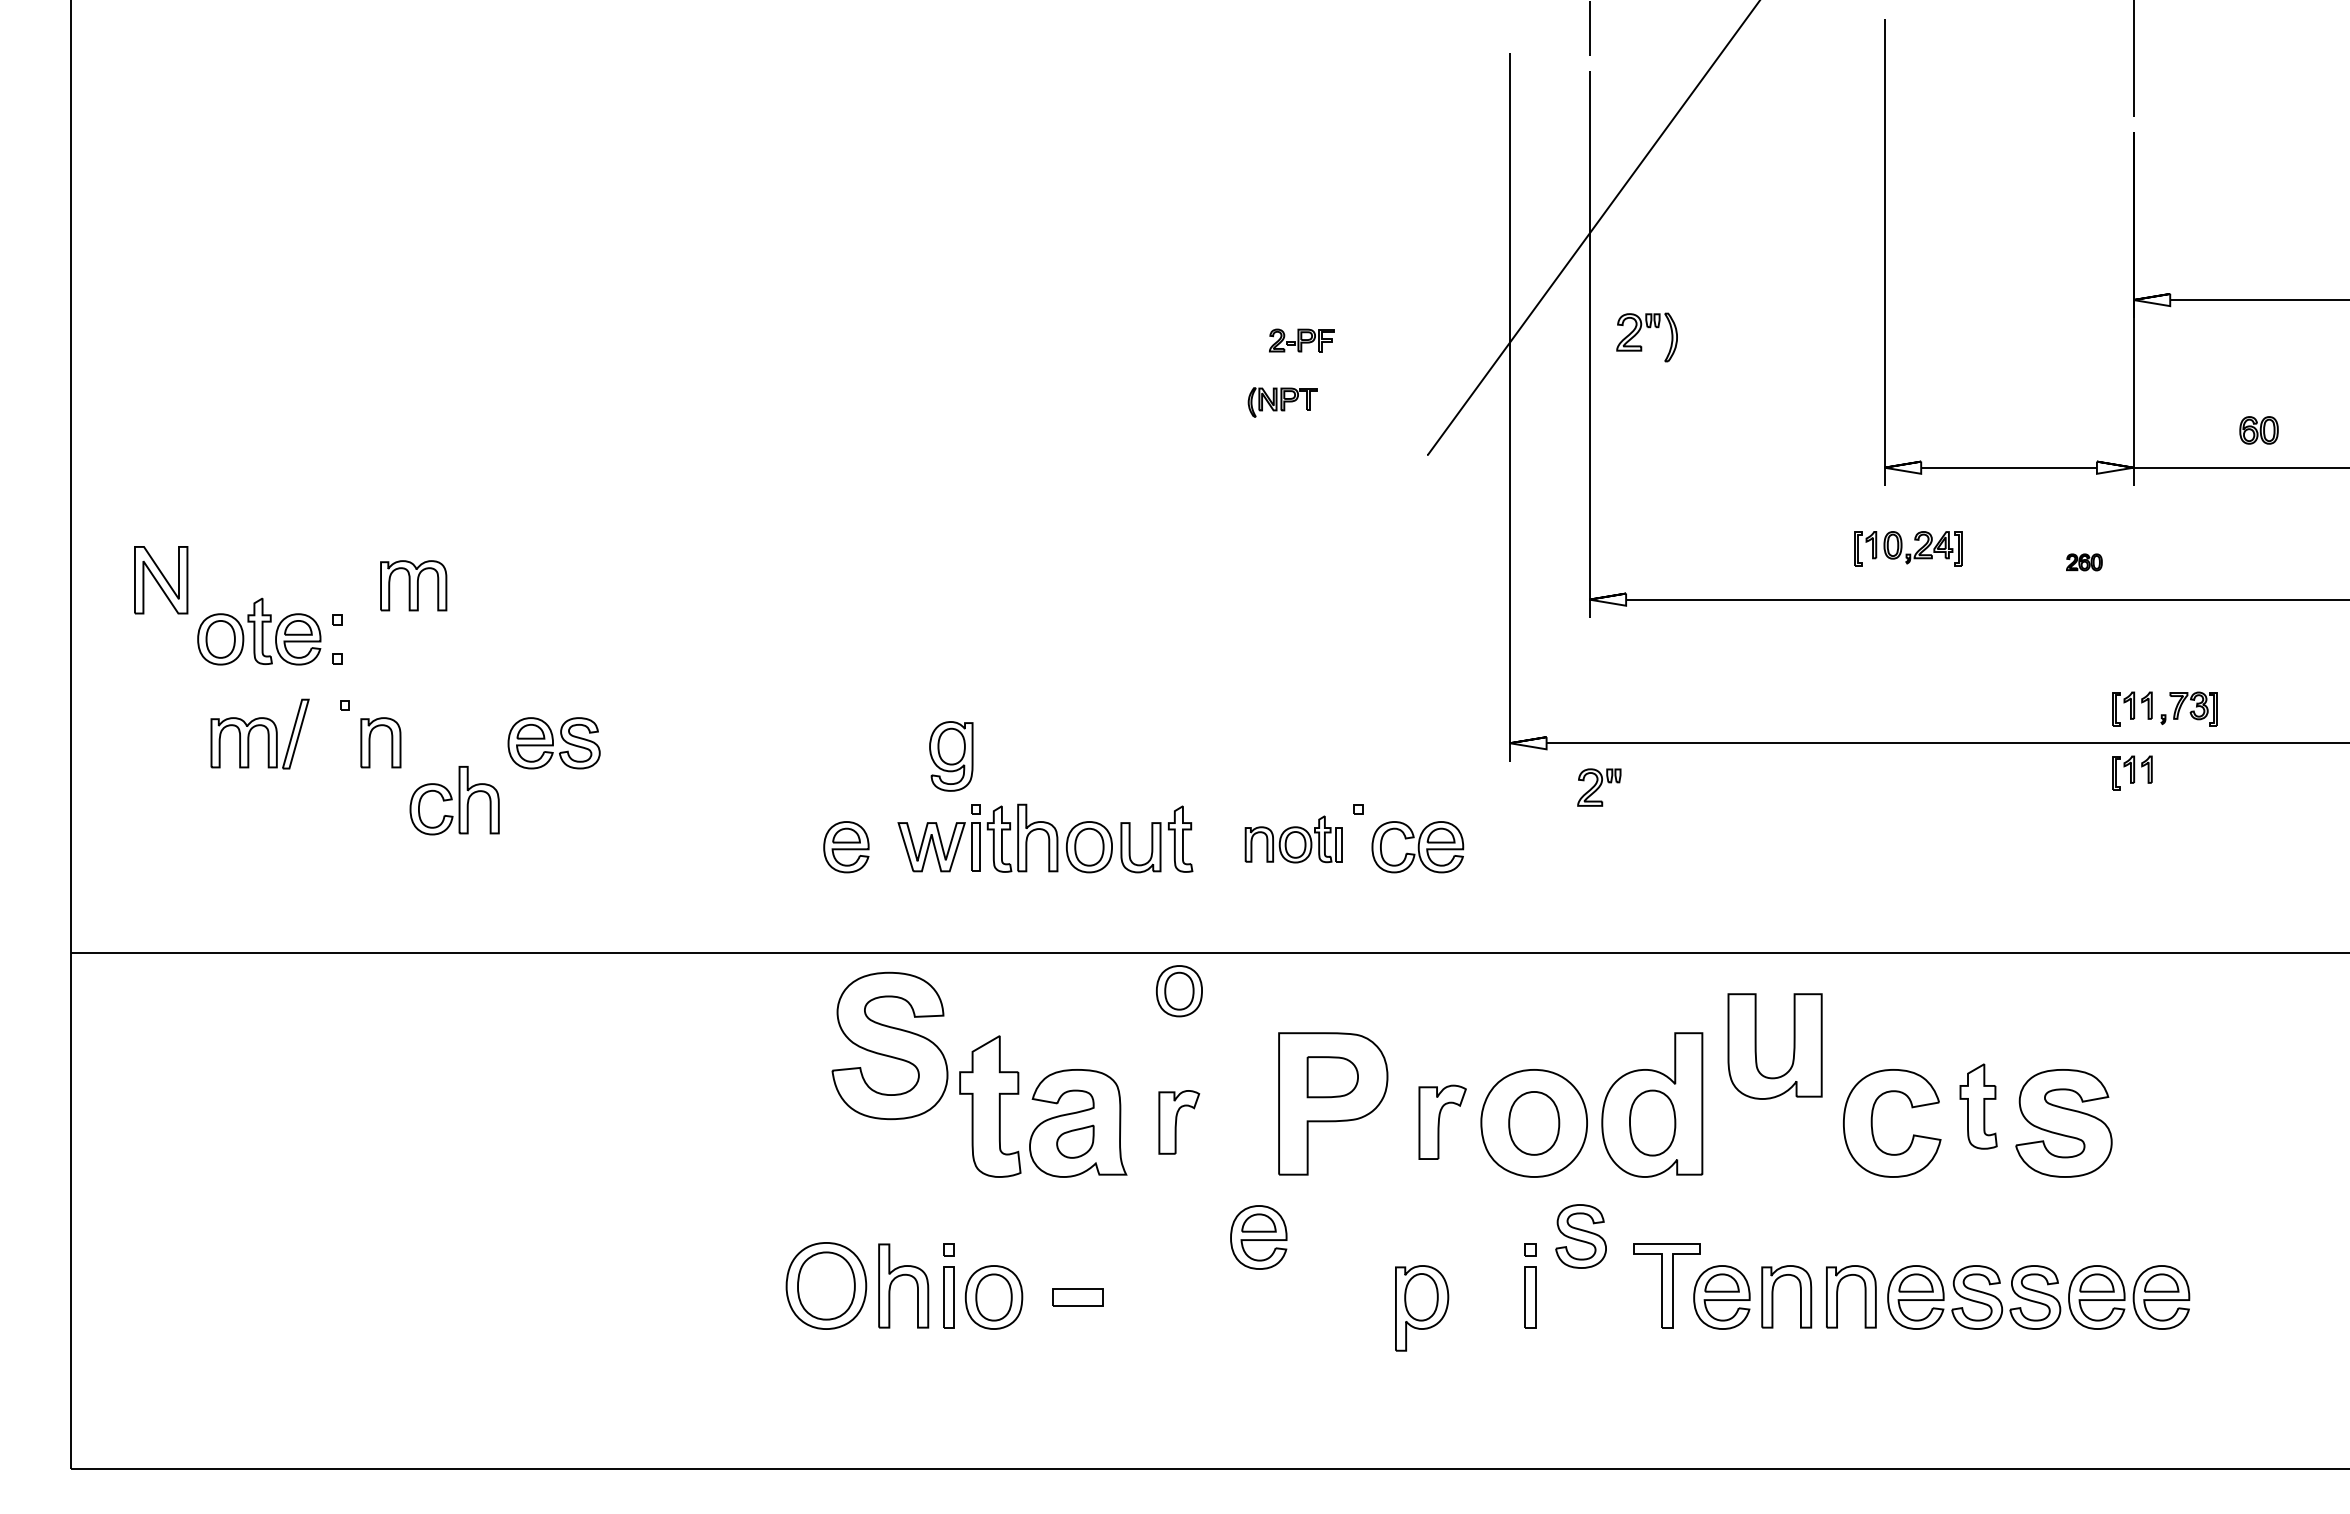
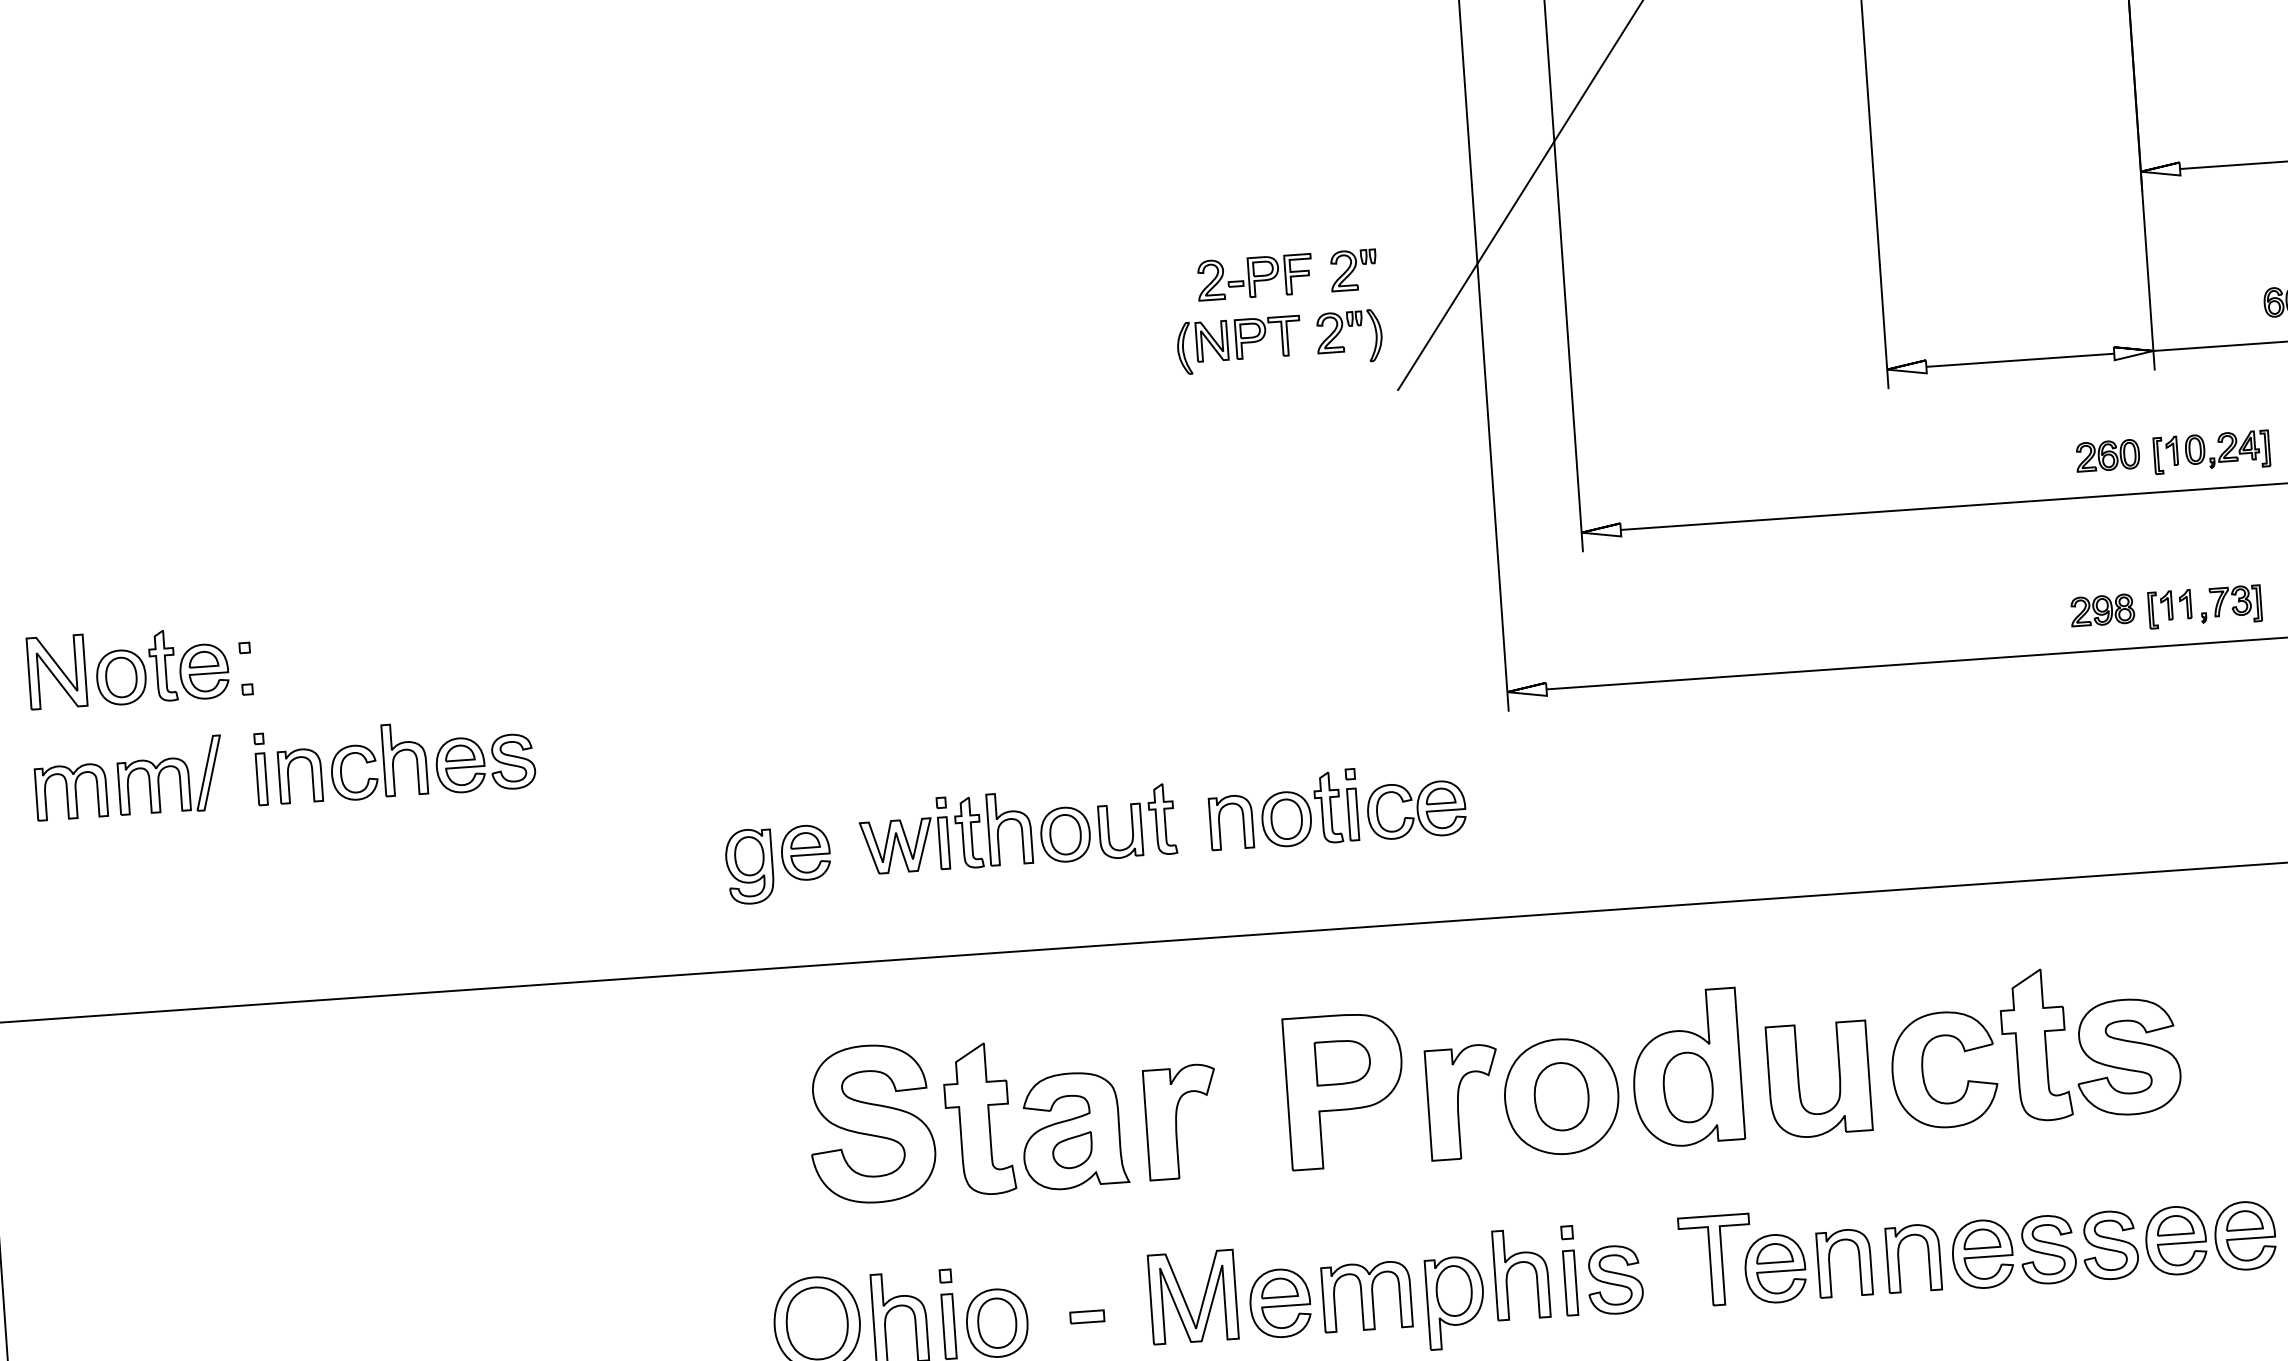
part: (1638, 333) -> (1339, 333), moved
part: (1301, 340) -> (1254, 277), size x1.67
part: (1282, 402) -> (1238, 344), size x1.67
part: (1908, 548) -> (2211, 451), moved
part: (2084, 562) -> (2108, 455), size x1.67
part: (161, 580) -> (57, 672), moved
part: (413, 585) -> (71, 791), moved
part: (2069, 705) -> (2102, 609), added
part: (344, 742) -> (261, 778), added
part: (951, 756) -> (749, 866), moved
part: (2132, 772) -> (2175, 676), removed
part: (1599, 787) -> (1353, 270), moved
part: (454, 800) -> (378, 761), moved
part: (1293, 839) -> (1283, 811), size x1.43
part: (1179, 991) -> (1172, 982), removed
part: (889, 1045) -> (871, 1123), moved
part: (1756, 1046) -> (1799, 1081), moved
part: (1978, 1106) -> (2035, 1045), size x1.67
part: (1179, 1122) -> (1182, 1122), size x1.67
part: (1442, 1122) -> (1463, 1102), size x1.43
part: (1580, 1236) -> (1614, 1280), moved
part: (1258, 1237) -> (1279, 1303), moved
part: (1483, 1276) -> (1518, 1264), added
part: (1170, 1286) -> (1185, 1298), added
part: (1339, 1296) -> (1366, 1296), added
part: (1078, 1297) -> (1087, 1316), size x0.62

